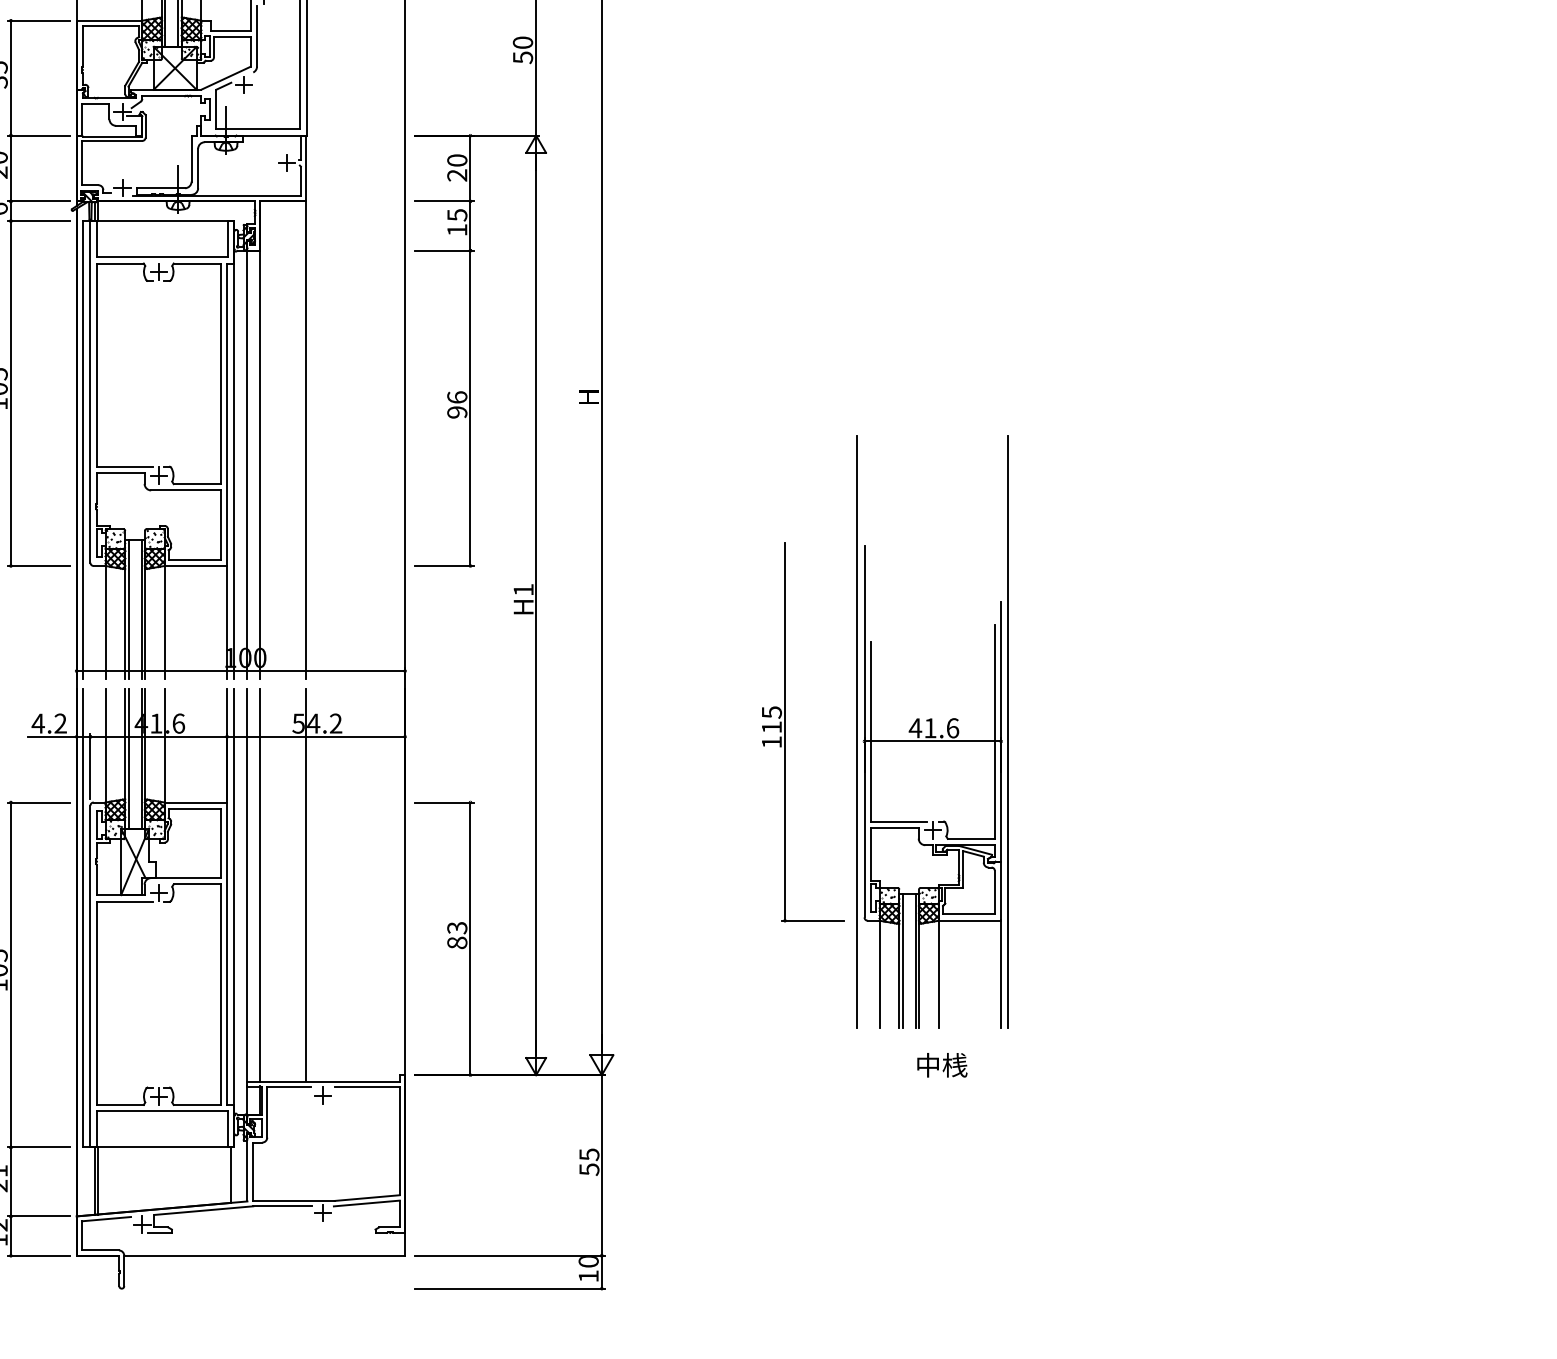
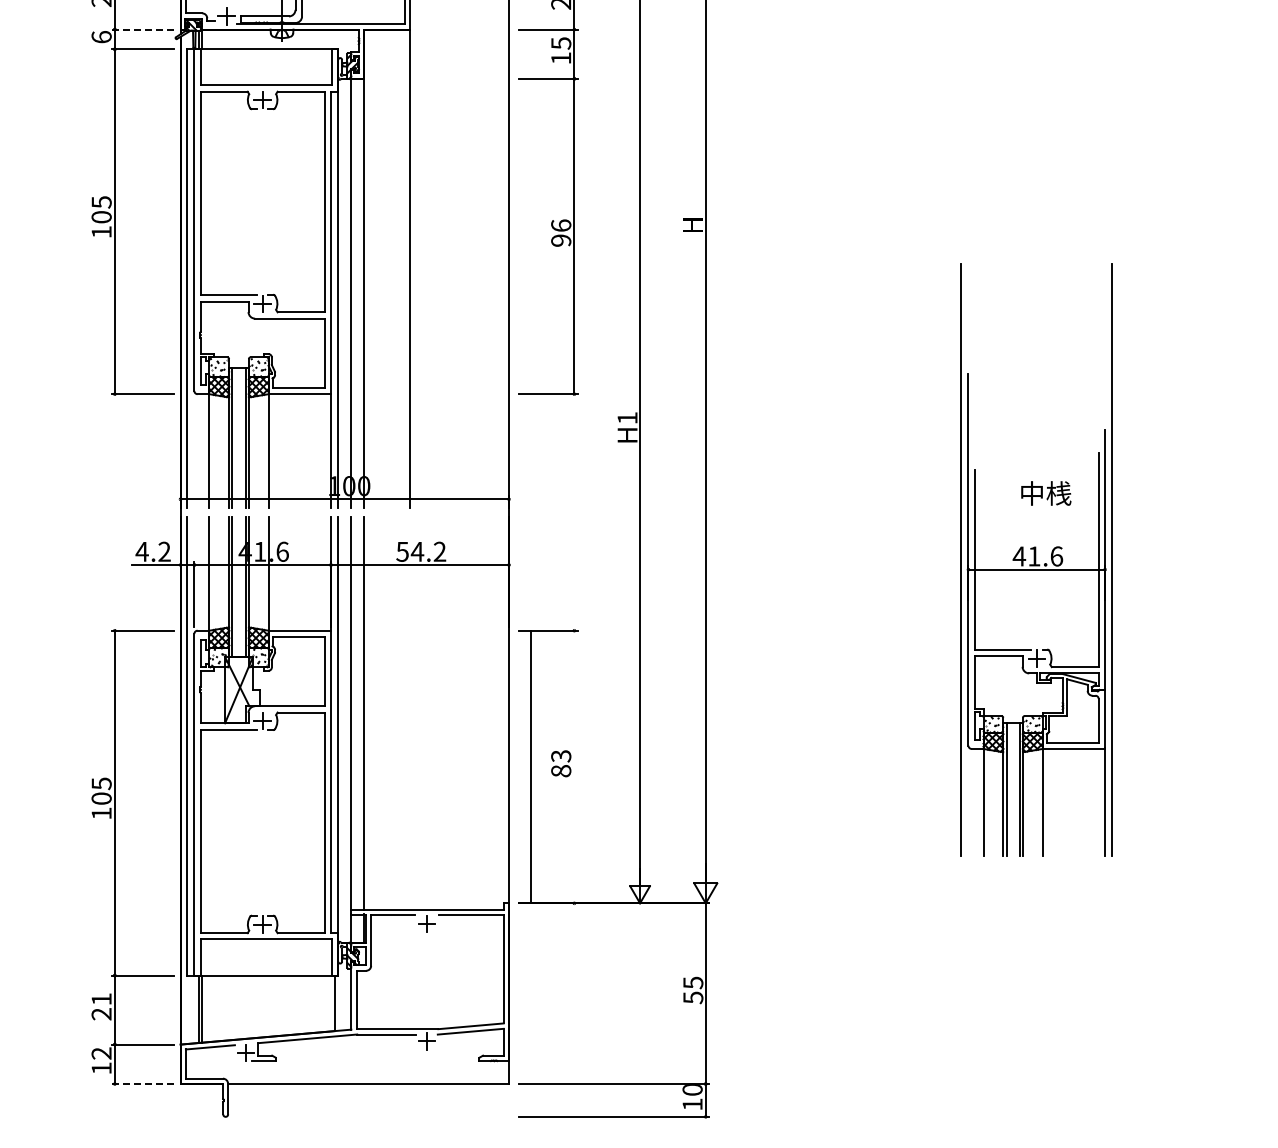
line: (38, 201) -> (142, 29), solid -> dashed
part: (785, 732) -> (889, 560), removed
line: (306, 885) -> (410, 713), removed
line: (470, 938) -> (531, 766), moved
text: (942, 1065) -> (1046, 493), moved
line: (38, 1255) -> (142, 1083), solid -> dashed

